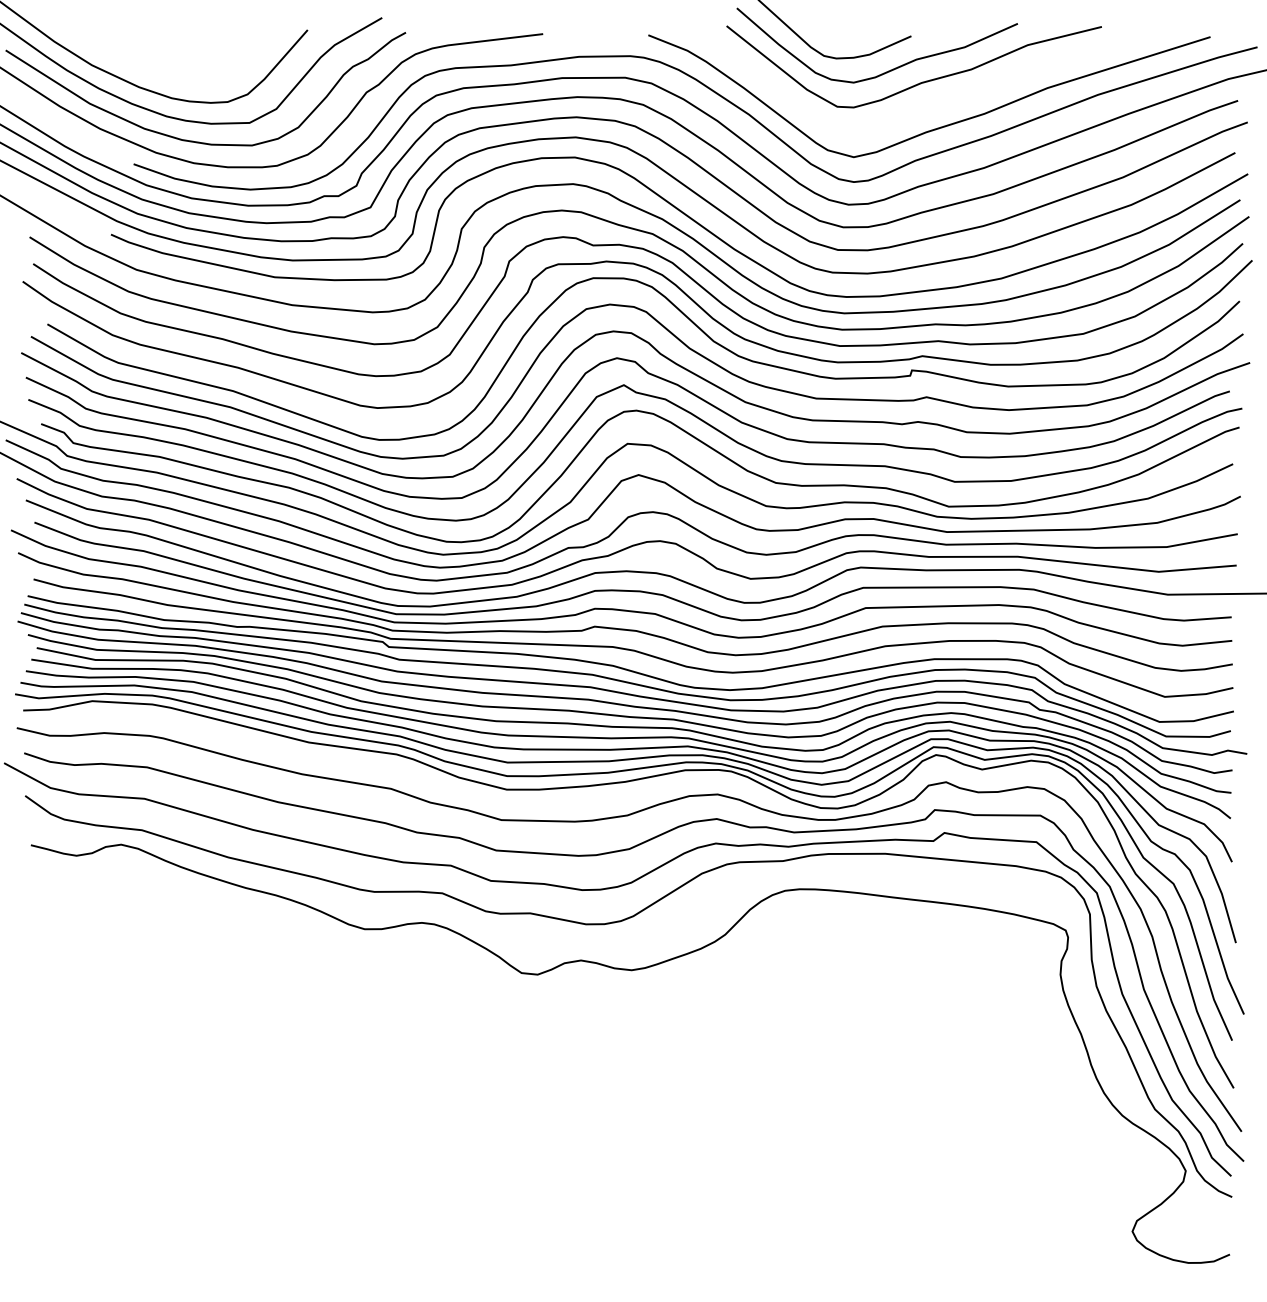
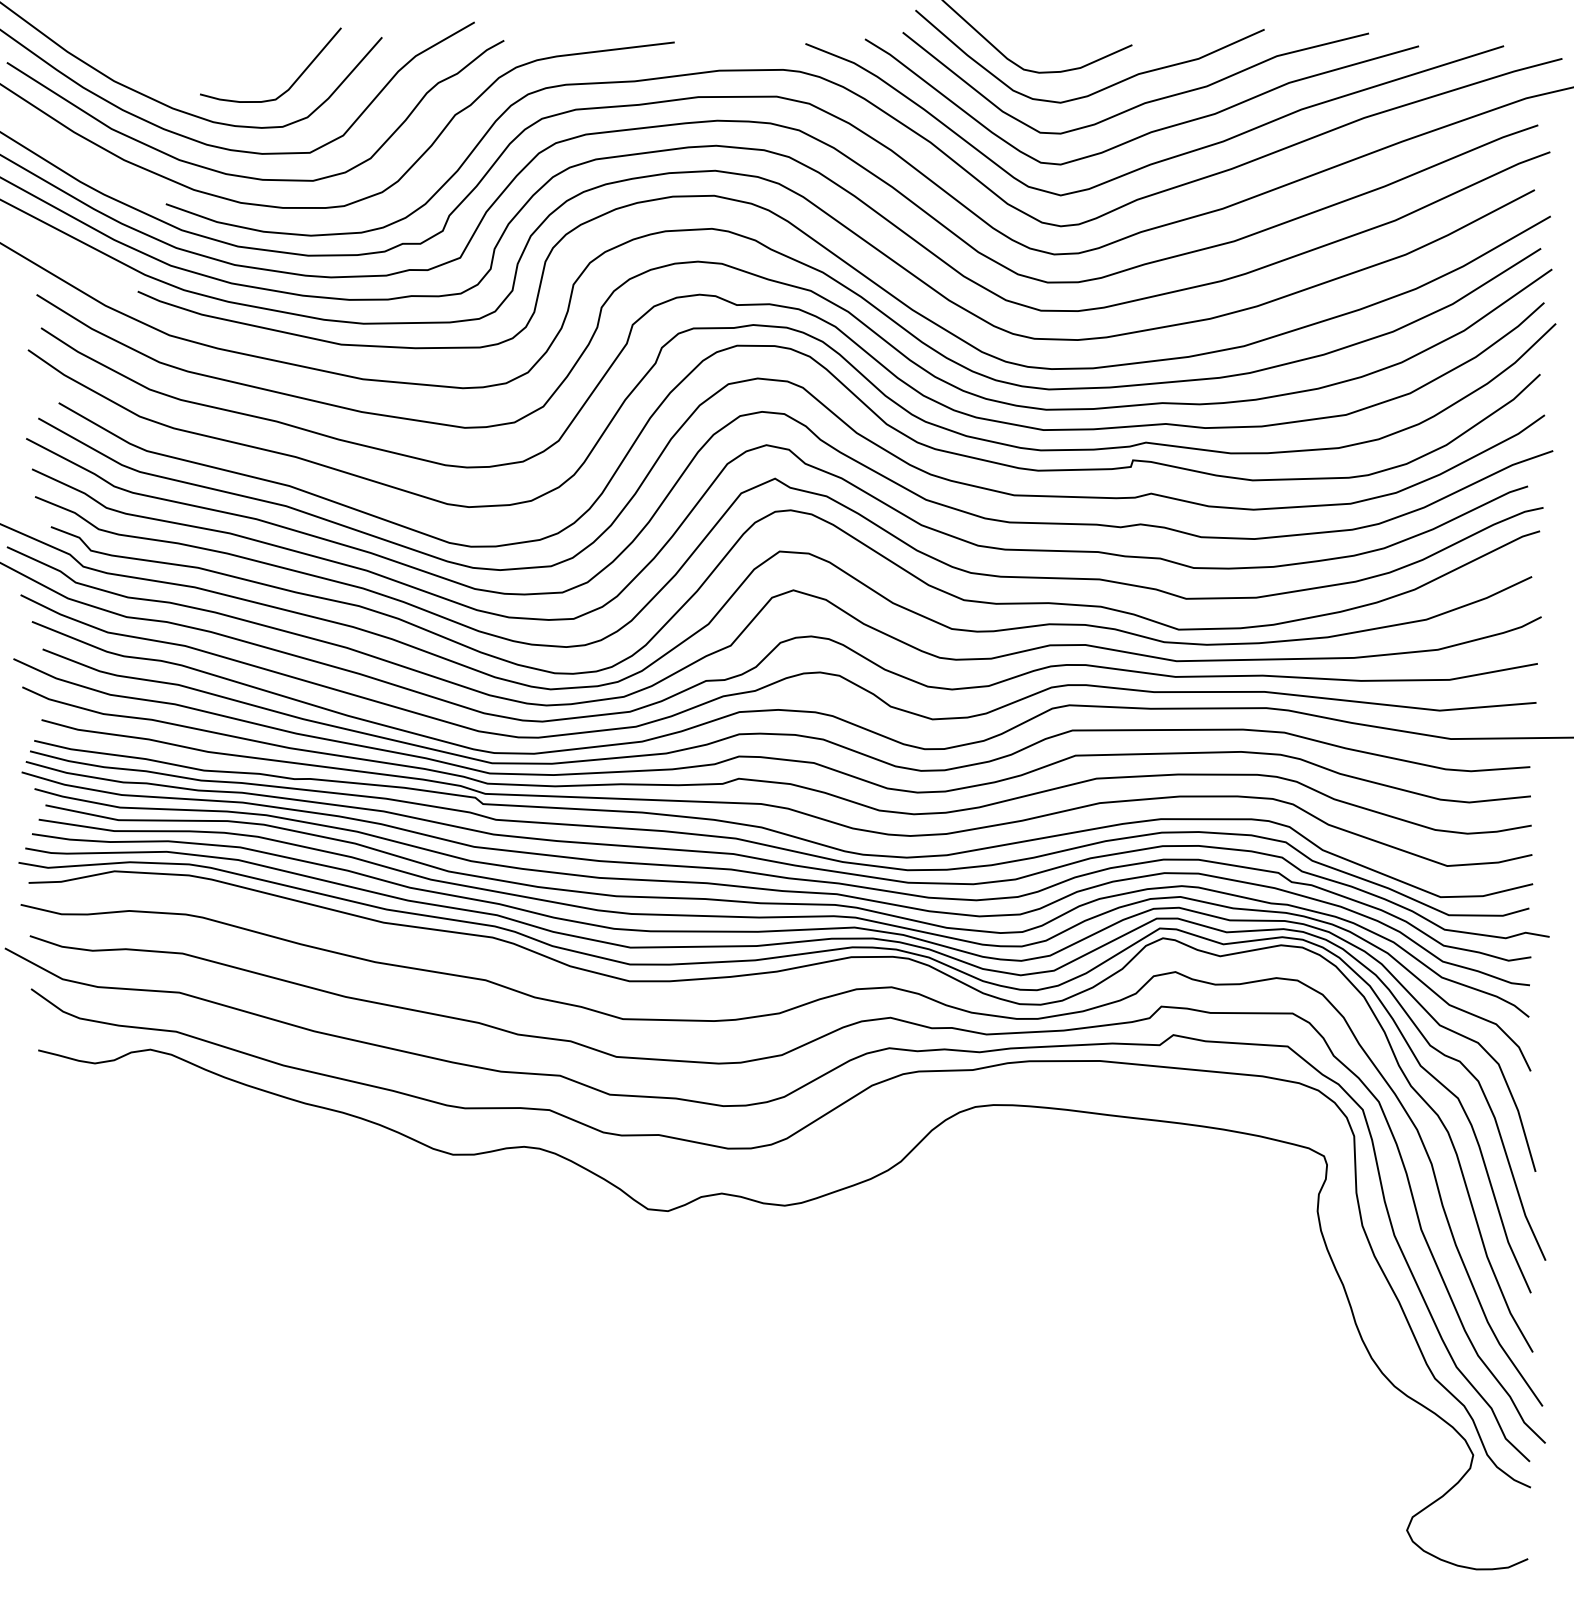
curve: (236, 65) -> (293, 81), added
curve: (928, 104) -> (1153, 129), added

